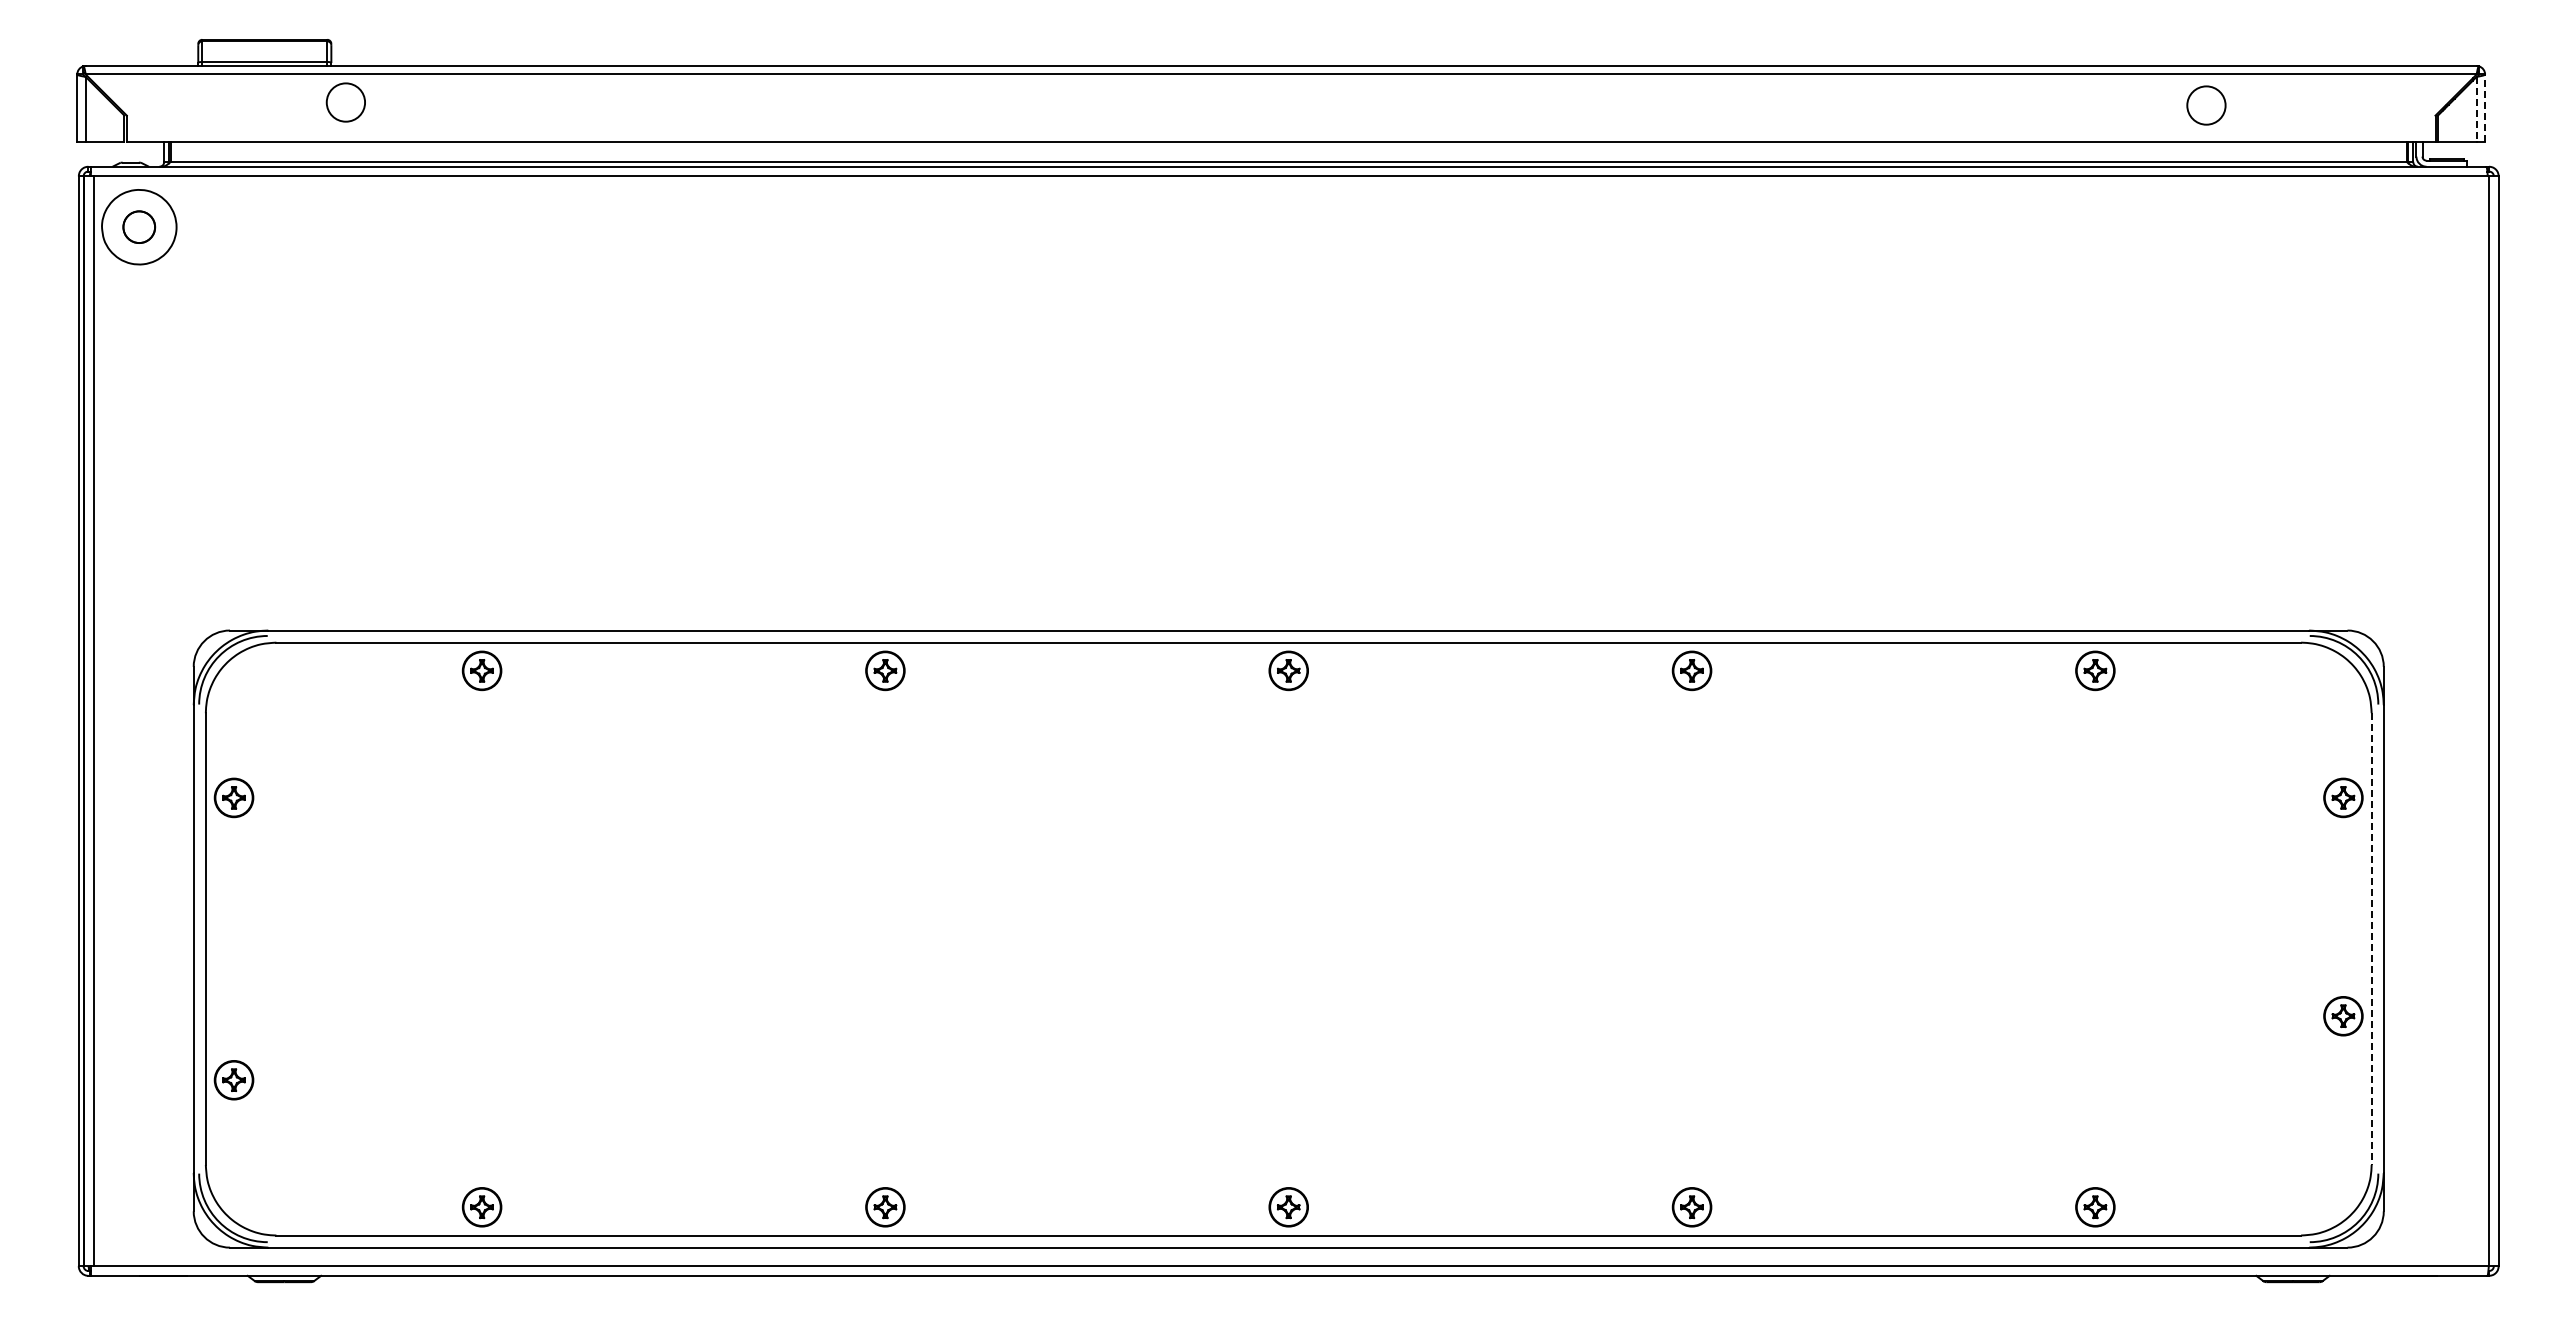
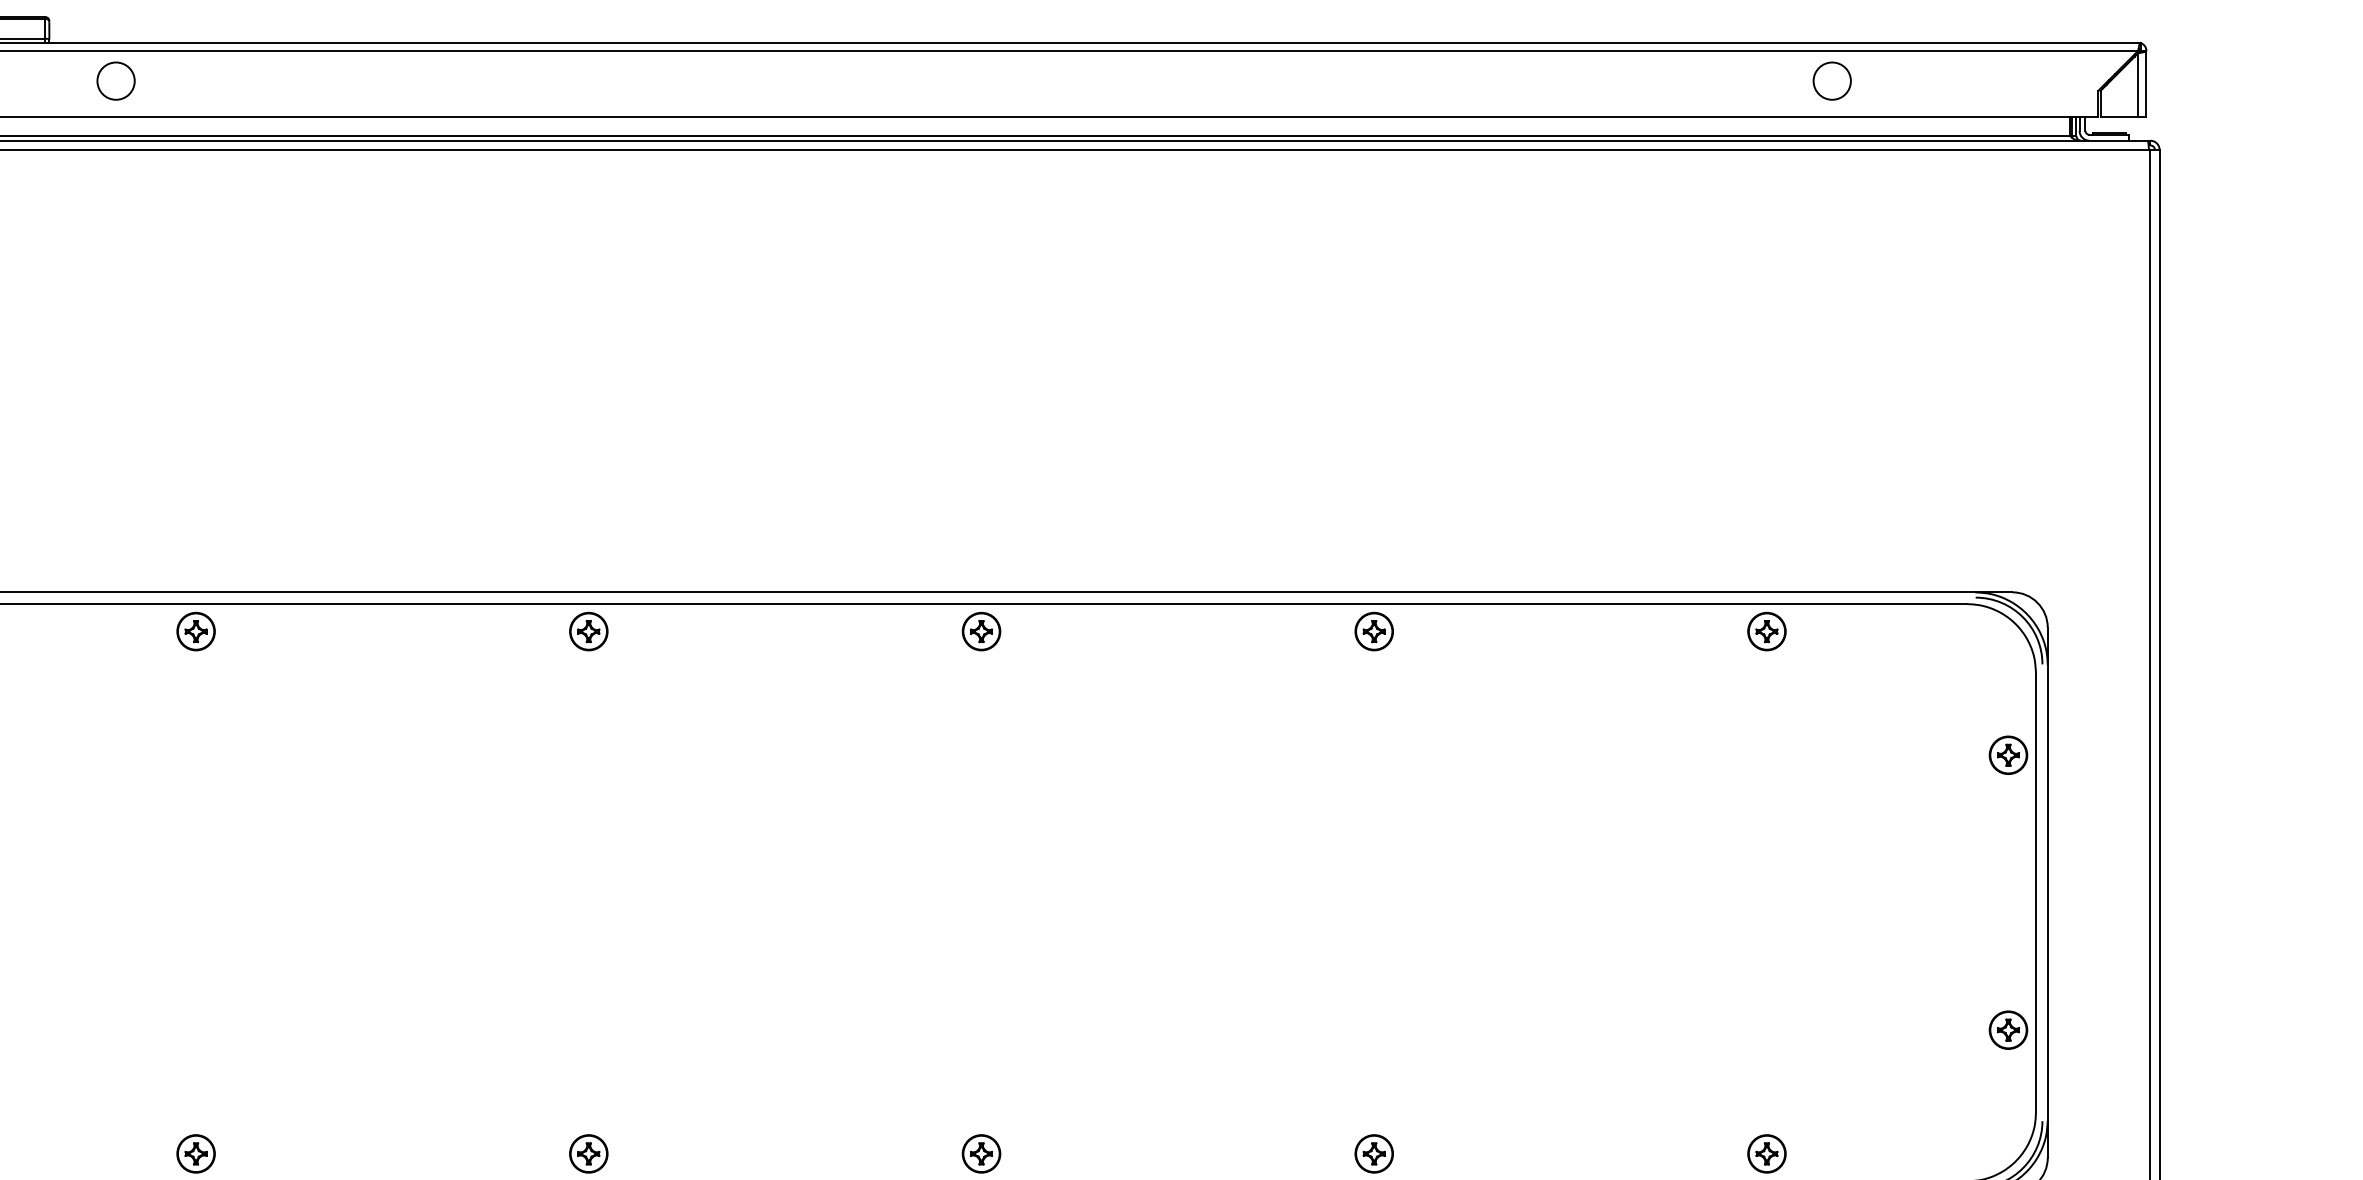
circle: (345, 102) -> (115, 81), moved
circle: (2206, 105) -> (1832, 81), moved
line: (2485, 108) -> (2146, 84), dashed -> solid
line: (2476, 109) -> (2138, 85), dashed -> solid
line: (2371, 939) -> (2035, 893), dashed -> solid
part: (2343, 1016) -> (2008, 1030), moved

